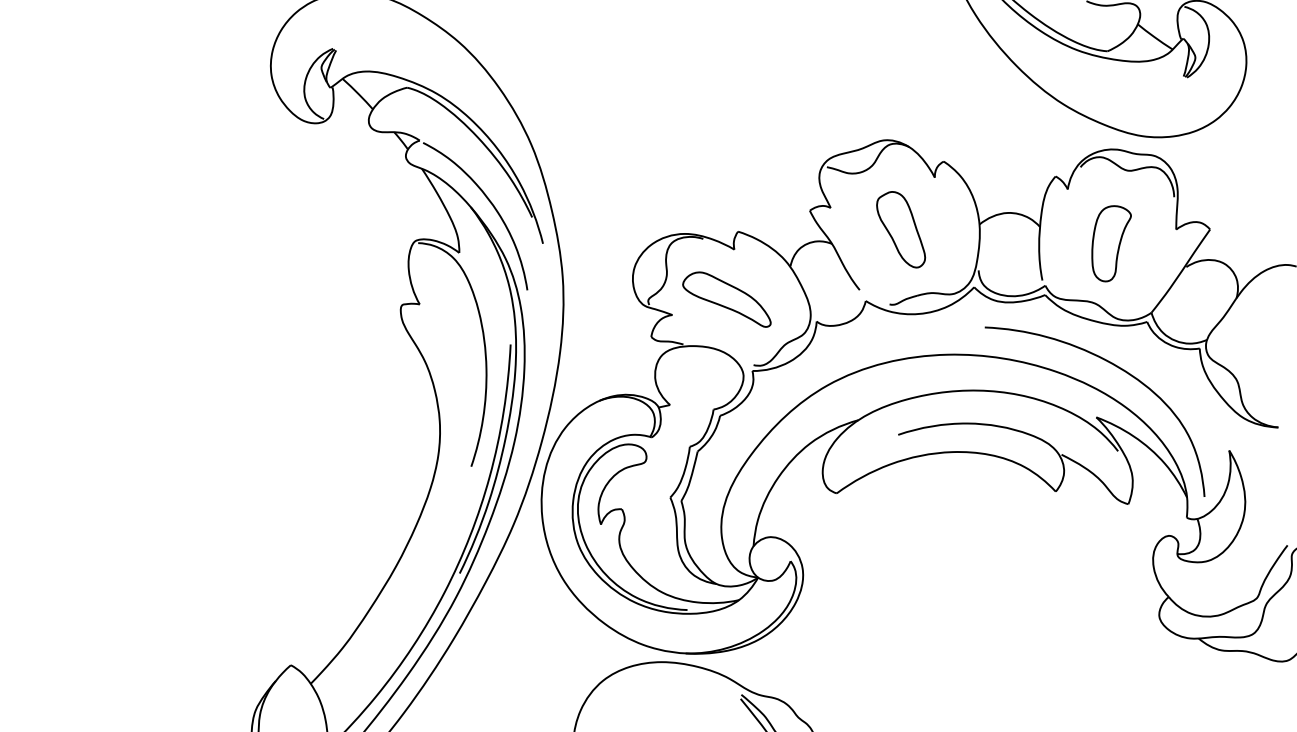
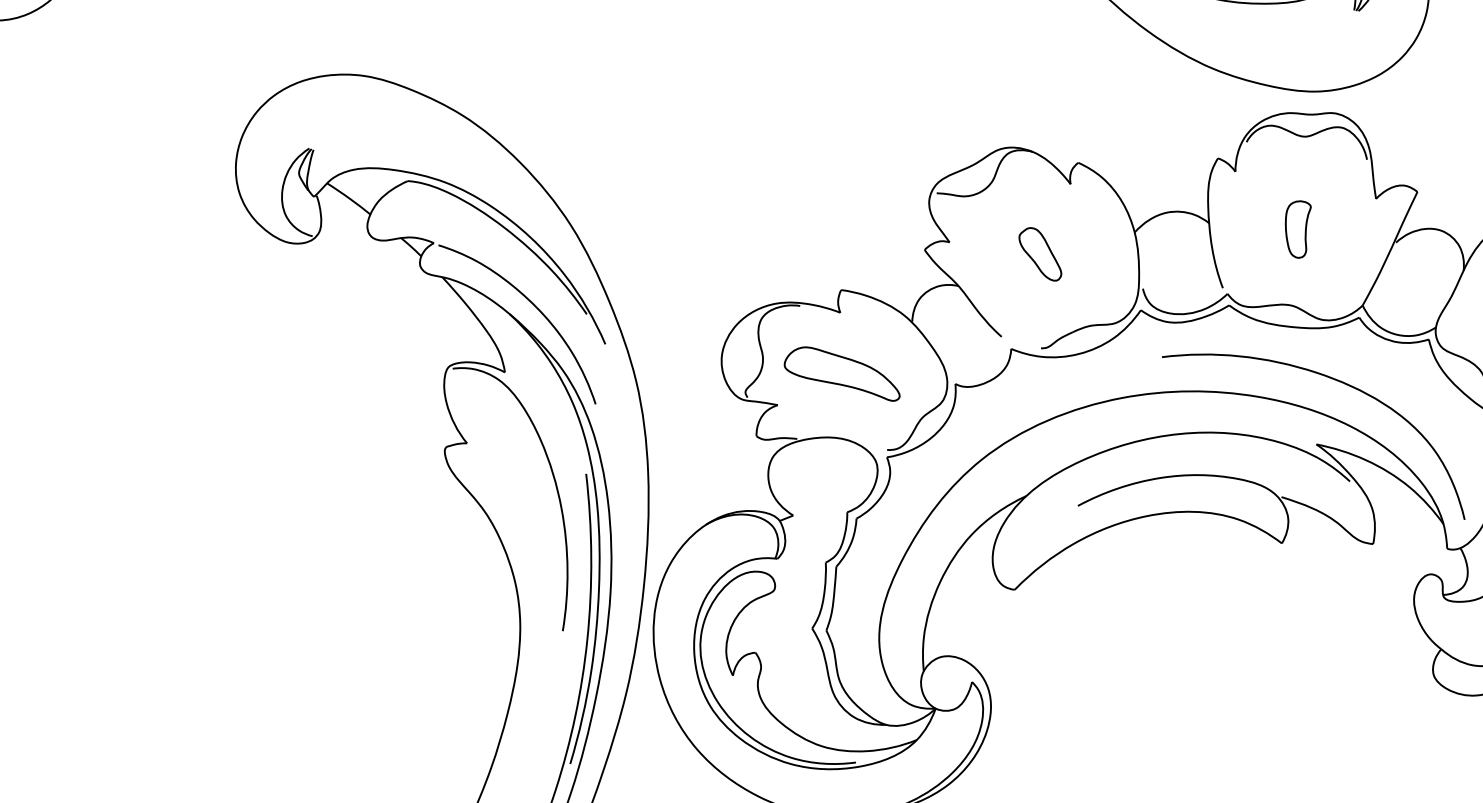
part: (901, 229) -> (1040, 254), size x0.6
part: (1111, 243) -> (1299, 228), size x0.6

